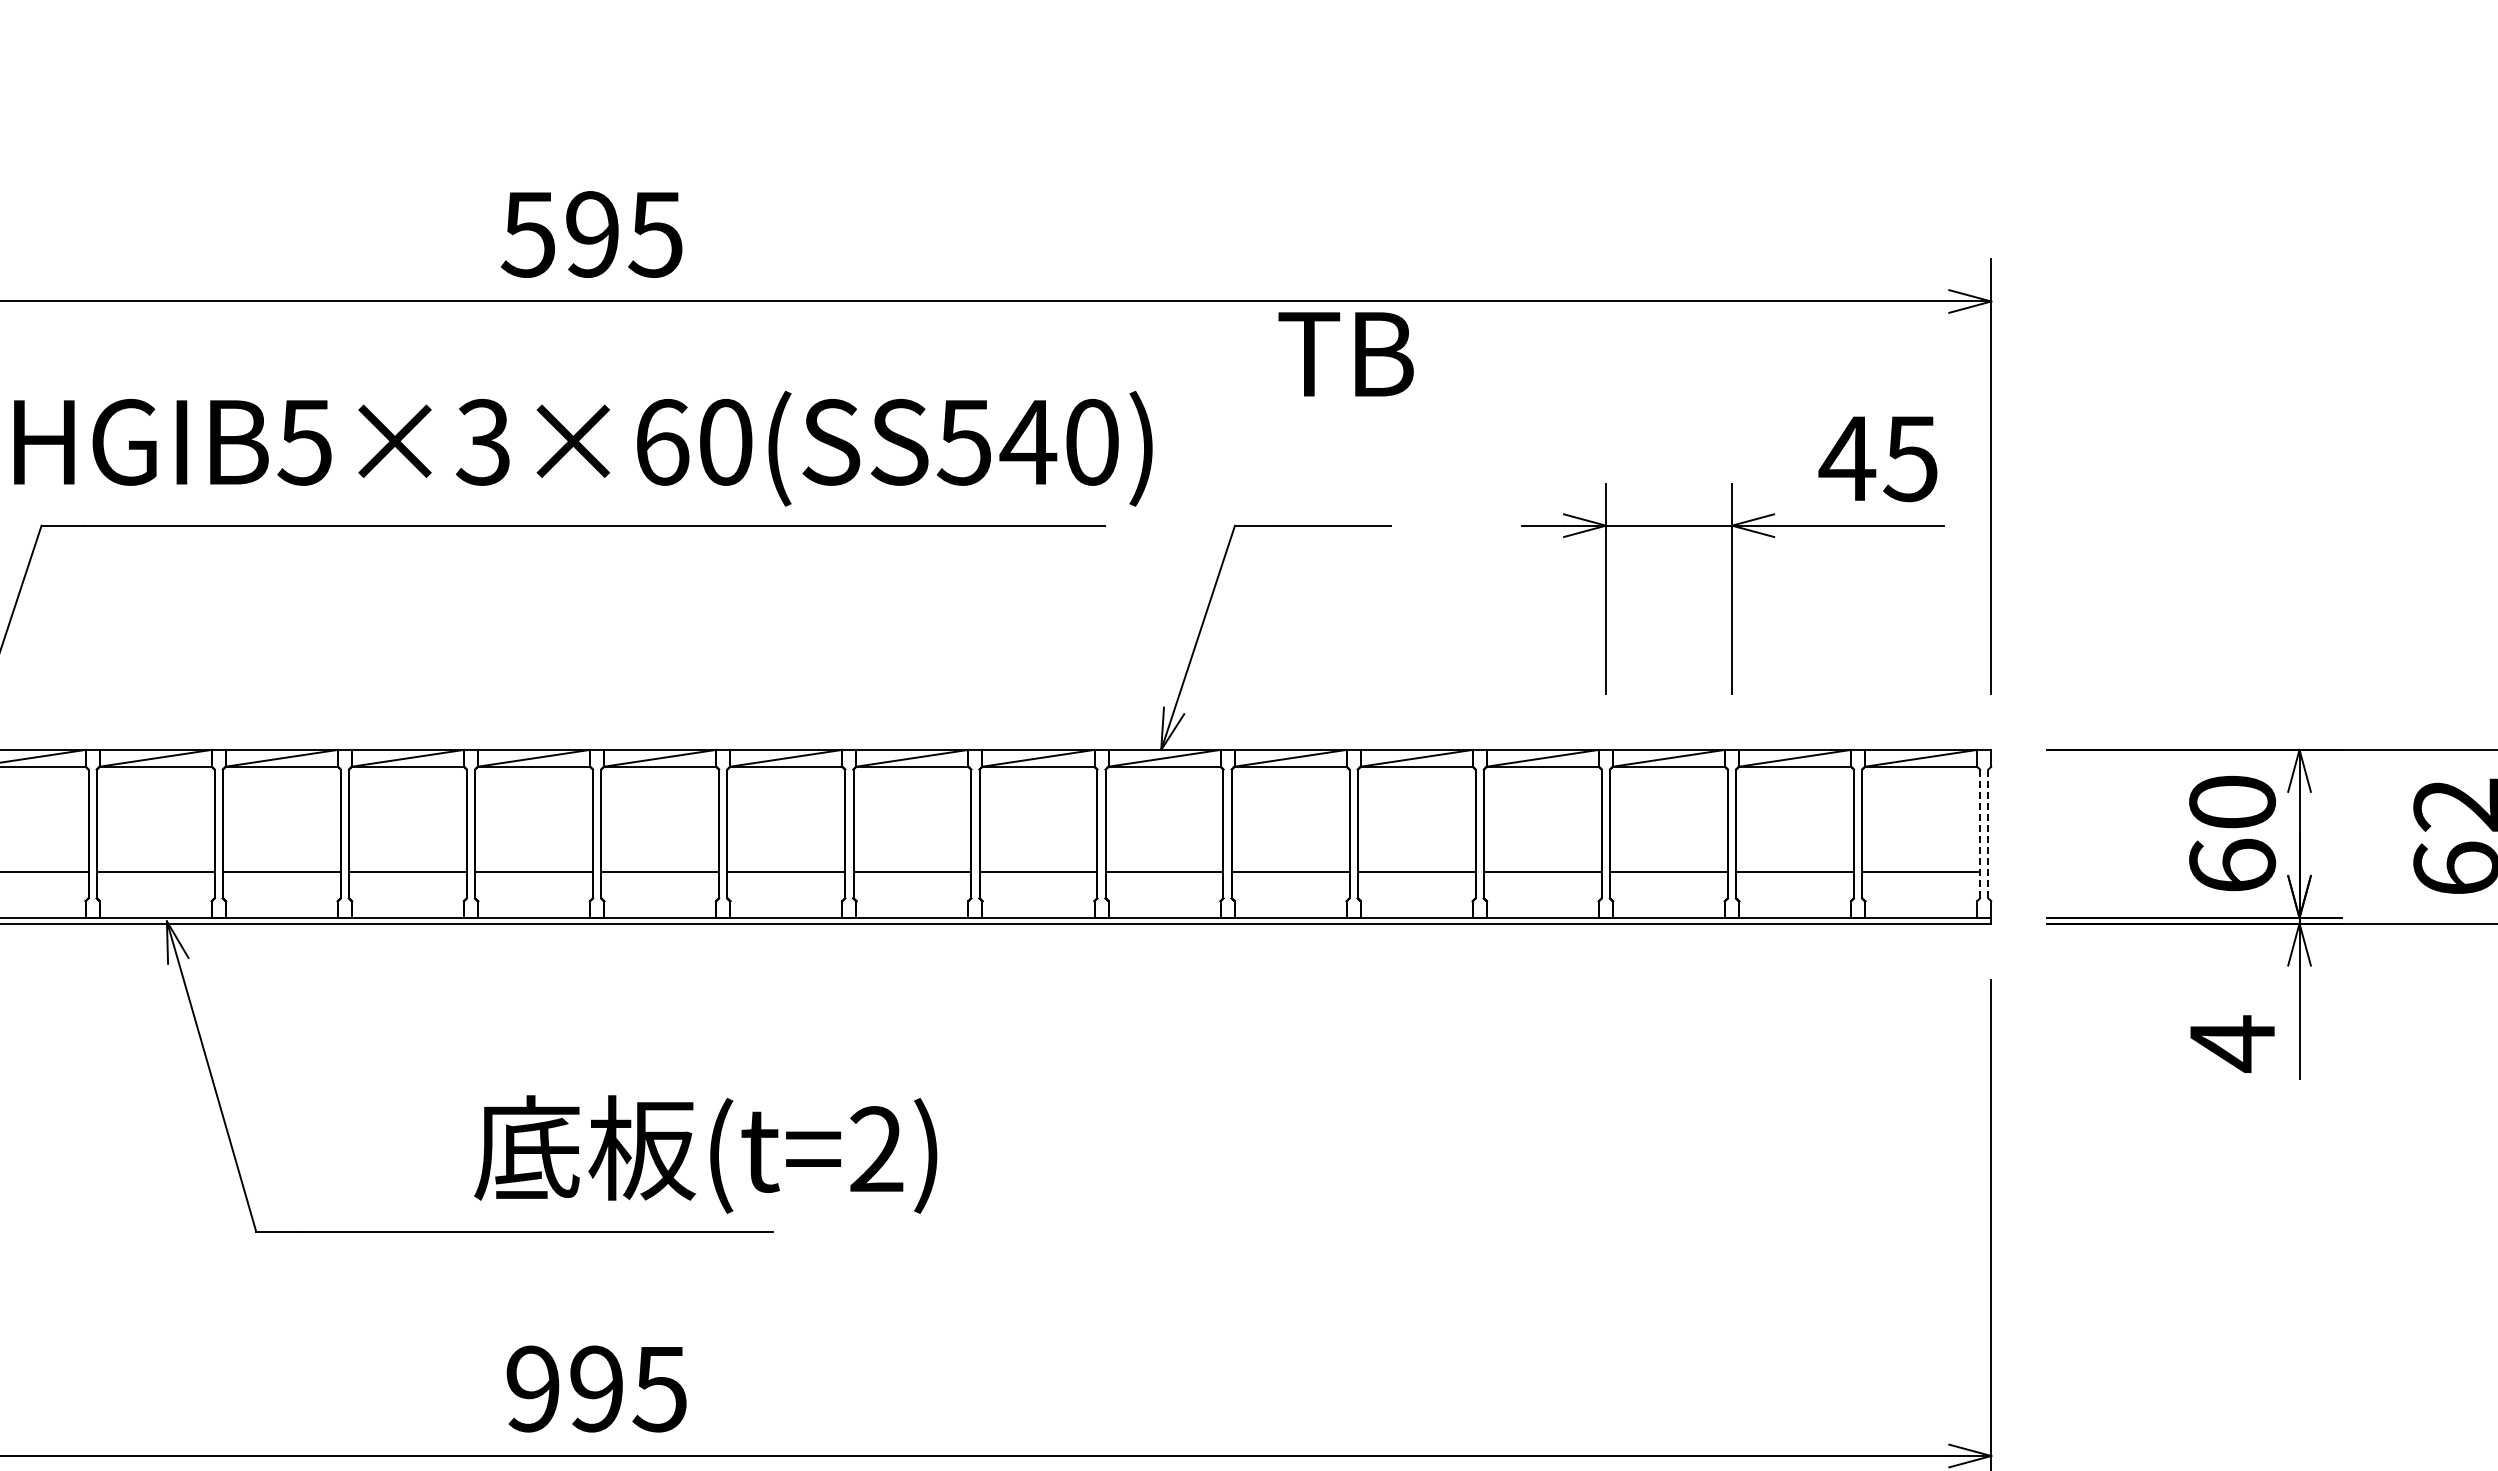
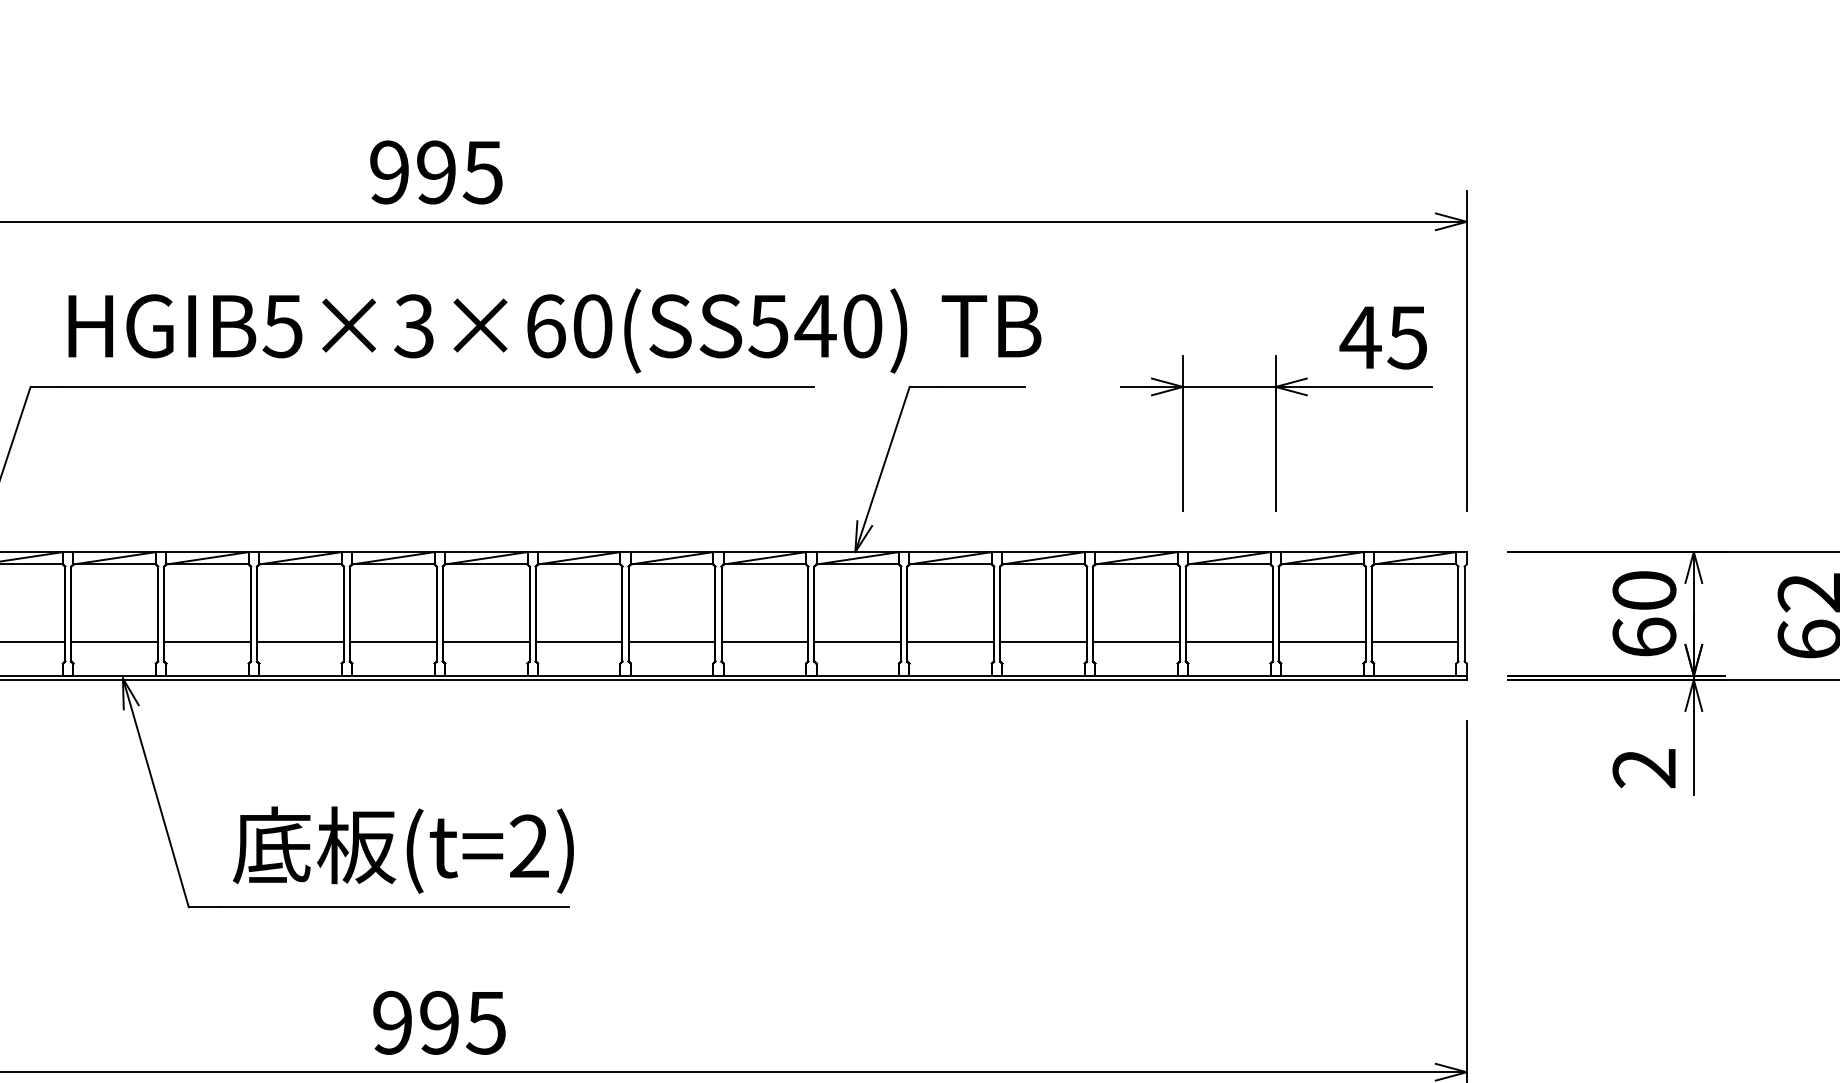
text: (527, 234) -> (388, 172), 595 -> 995
text: (1345, 354) -> (991, 326), moved
text: (583, 448) -> (487, 330), moved
line: (1980, 834) -> (1458, 614), dashed -> solid
line: (1988, 834) -> (1464, 614), dashed -> solid
text: (2231, 1043) -> (1643, 768), 4 -> 2
text: (705, 1154) -> (403, 850), moved

